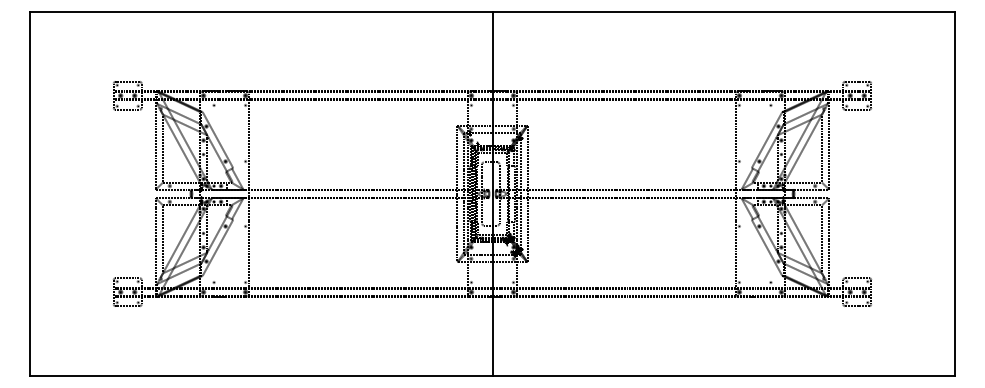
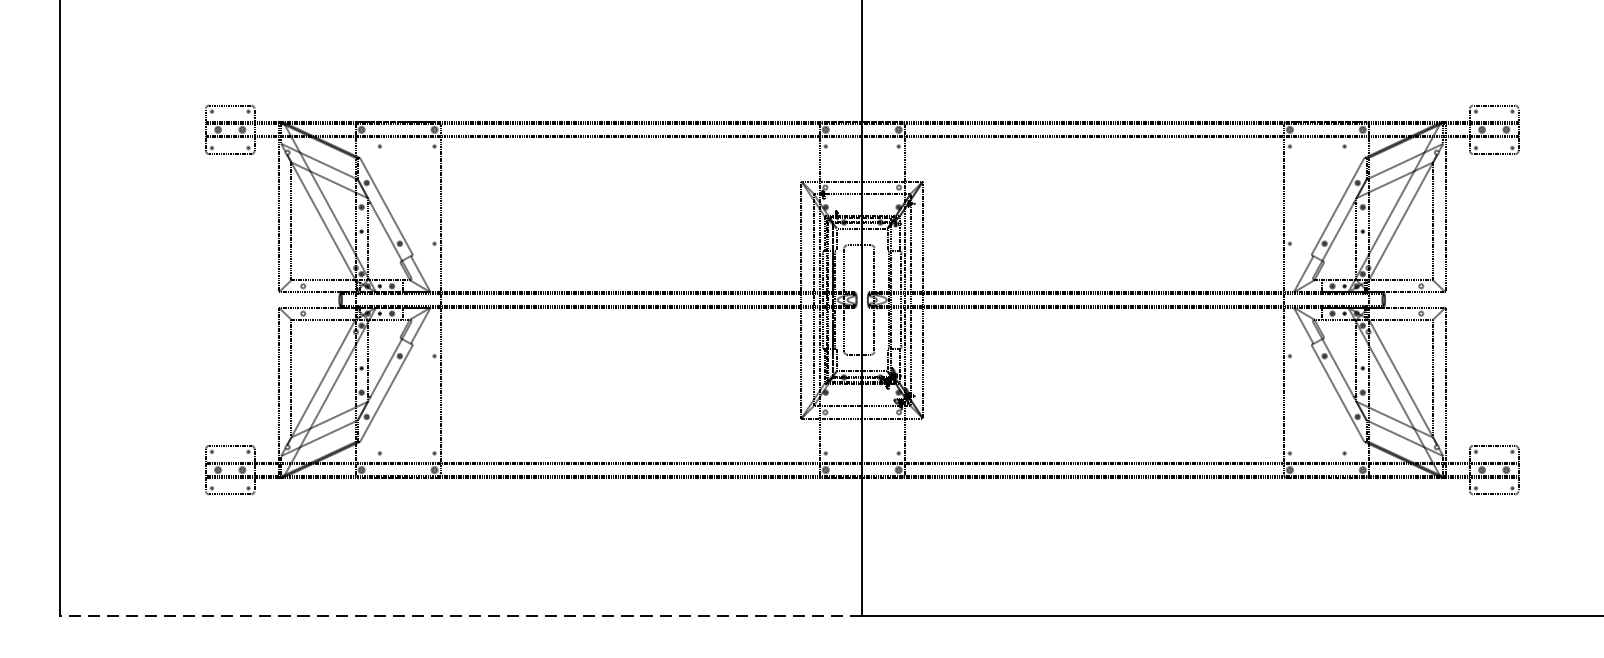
line: (260, 376) -> (460, 616), solid -> dashed

